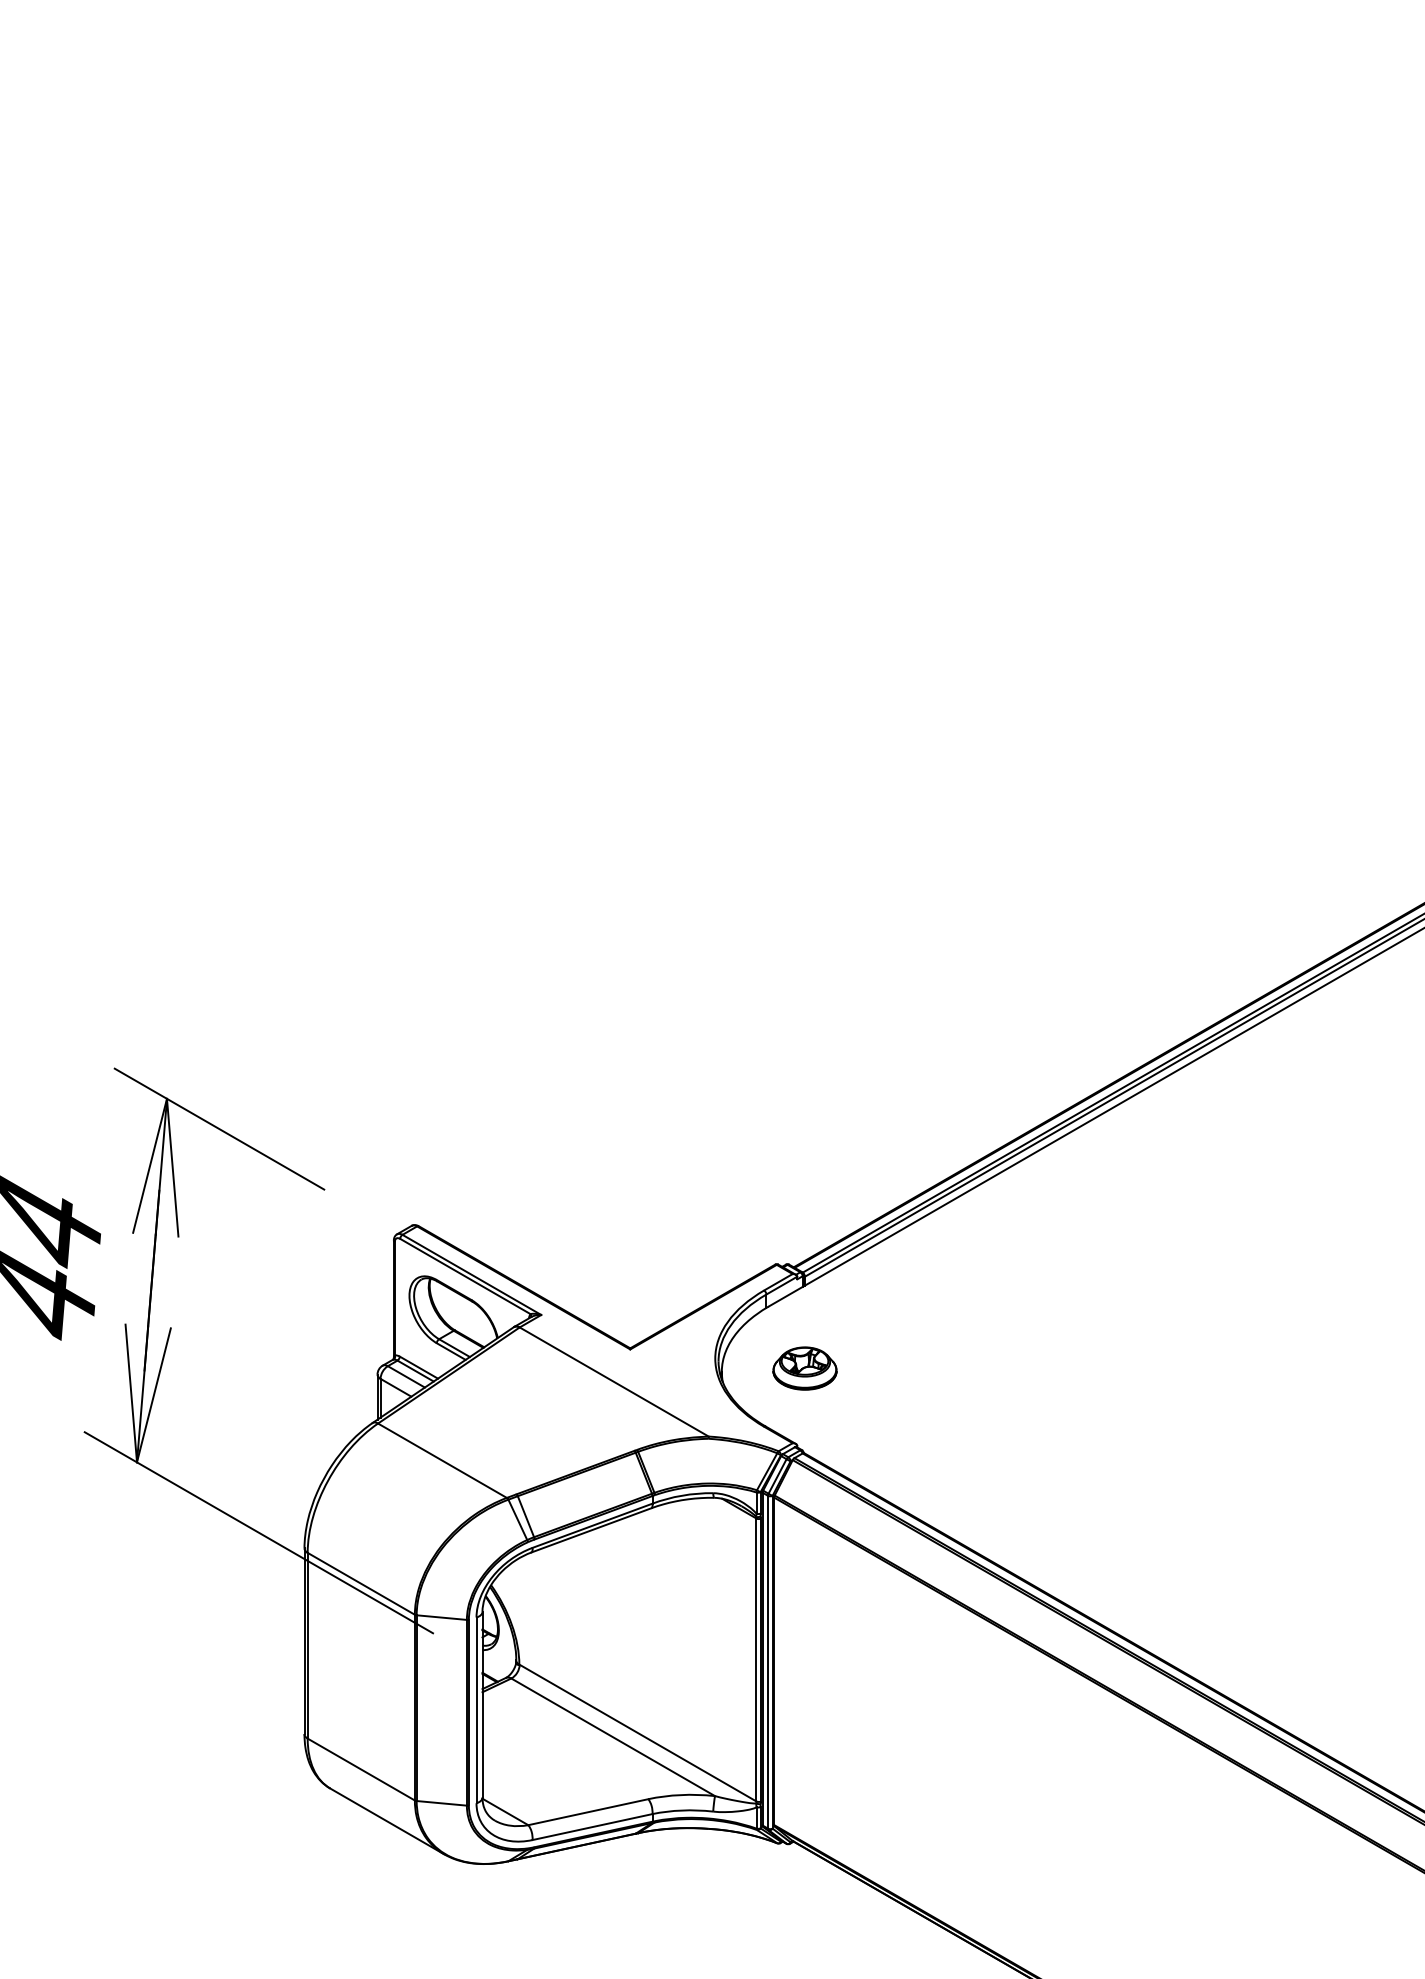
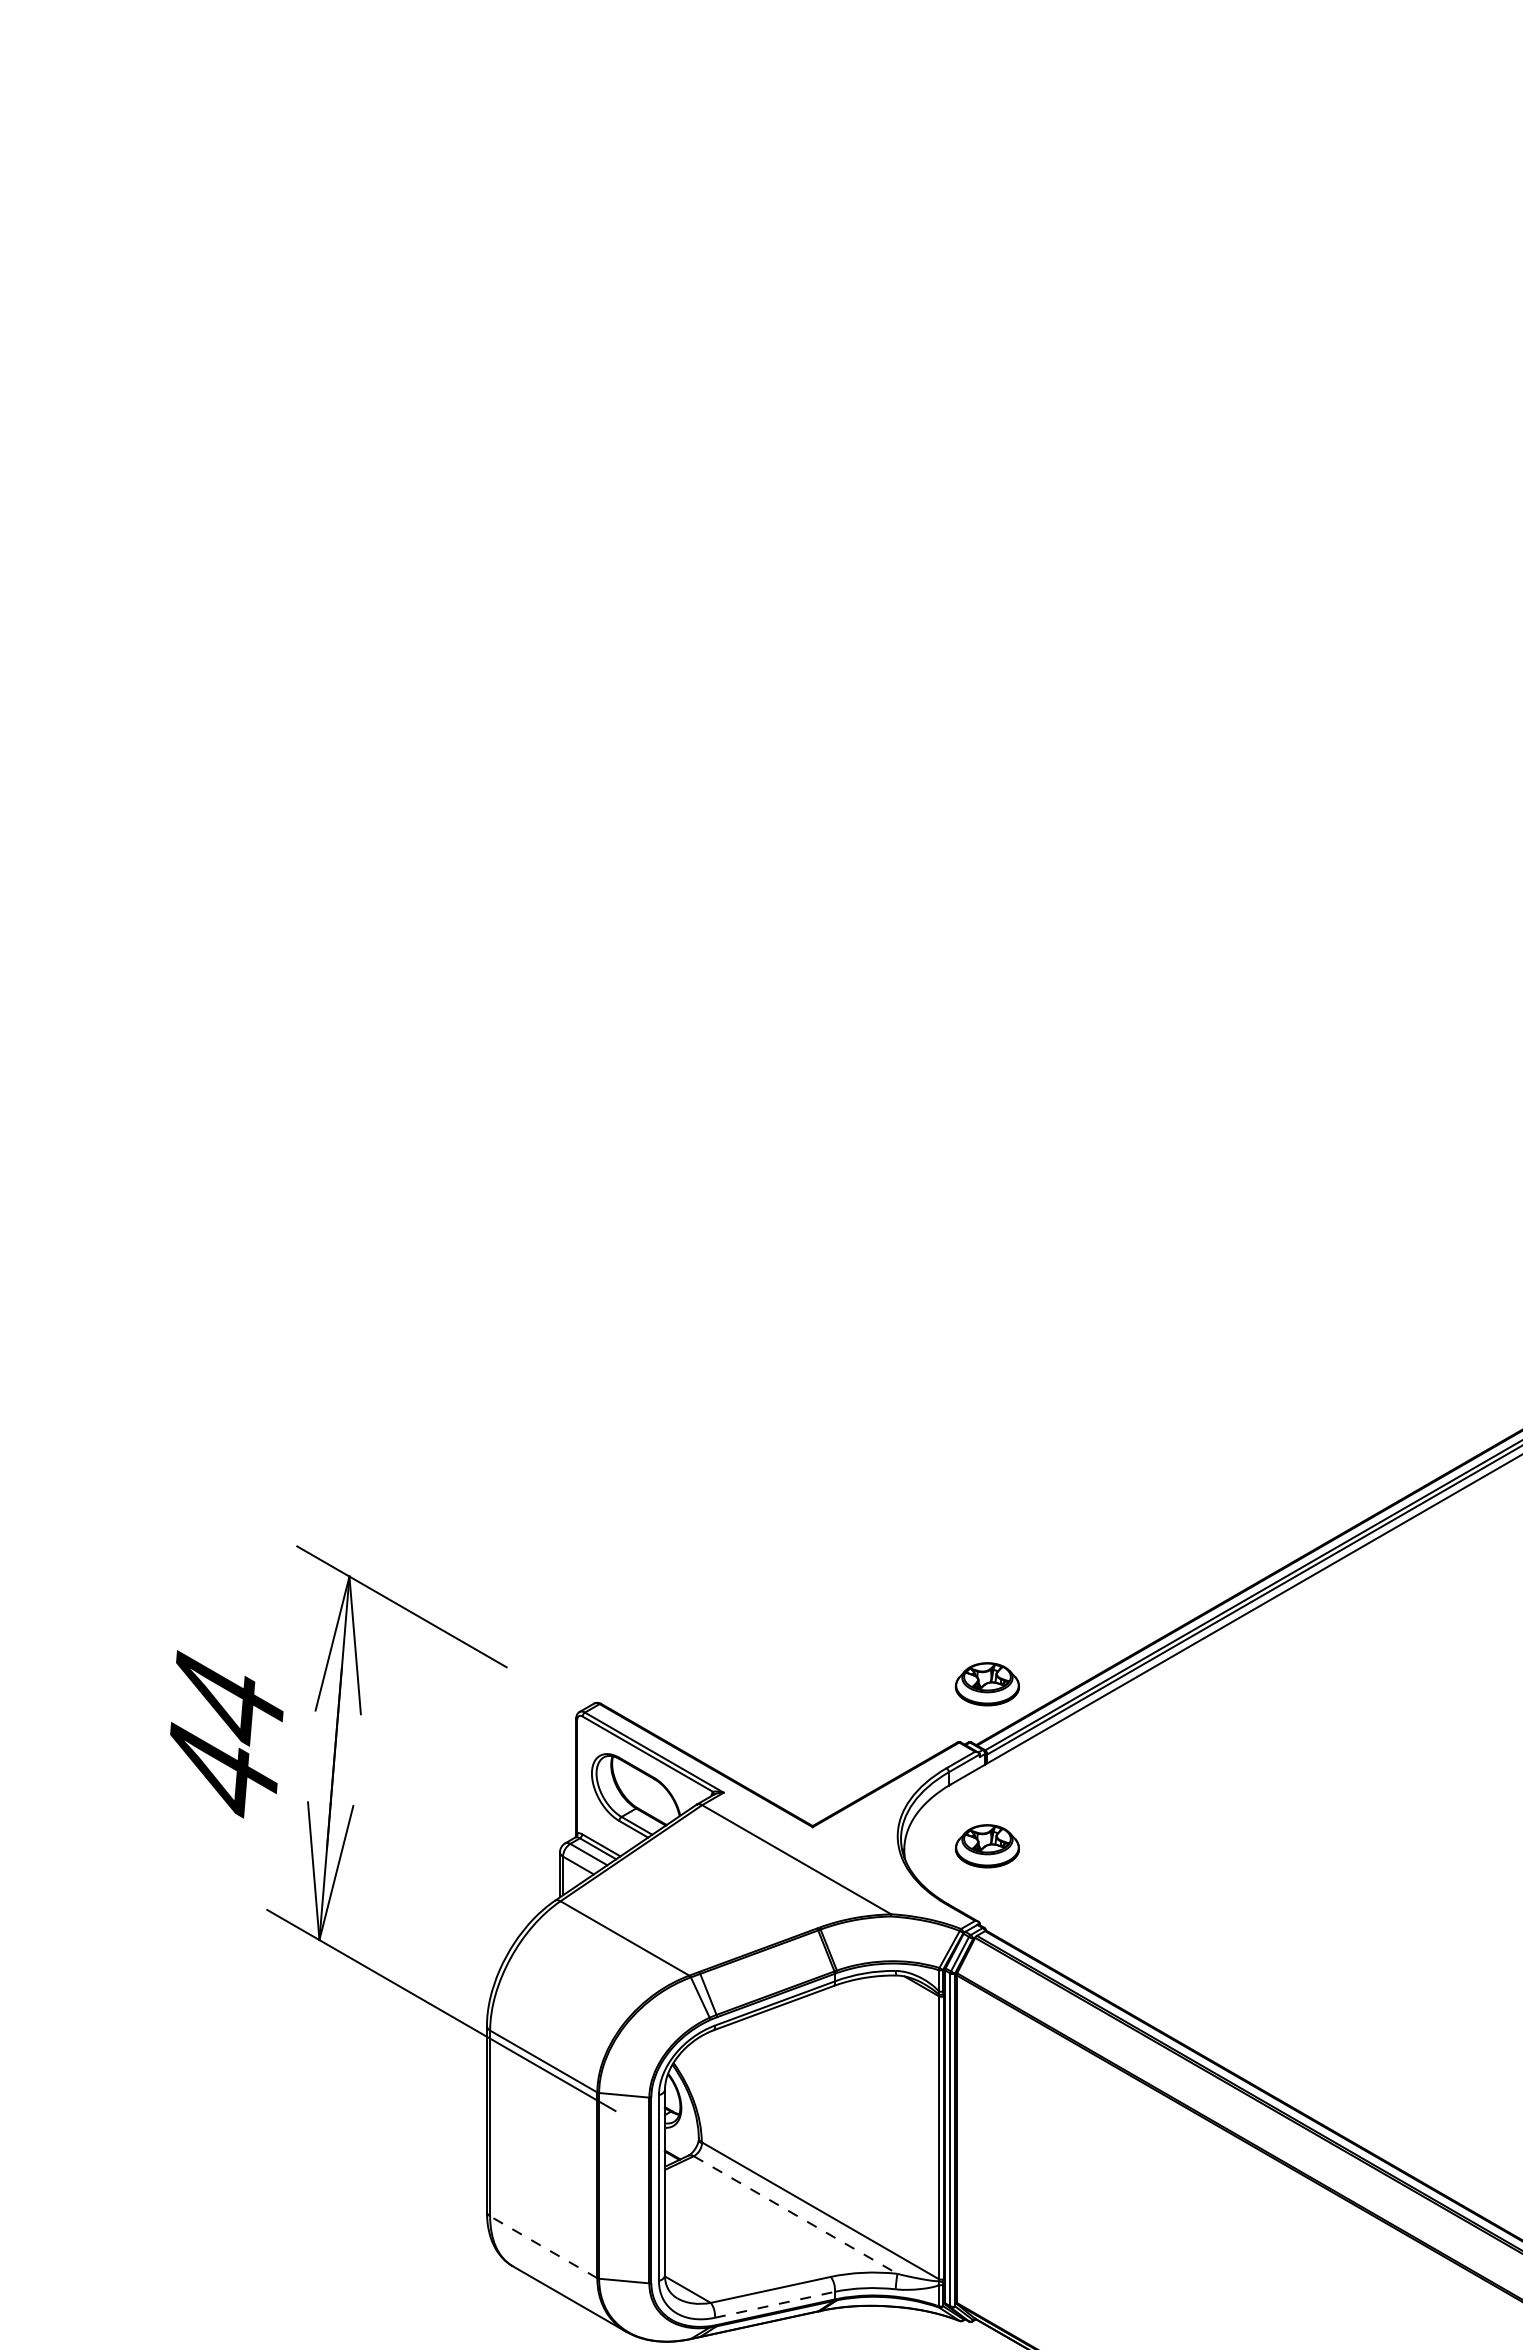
part: (804, 1206) -> (986, 1684), added
line: (613, 1737) -> (795, 2215), solid -> dashed
line: (361, 1769) -> (543, 2247), solid -> dashed
line: (593, 1826) -> (775, 2304), solid -> dashed

